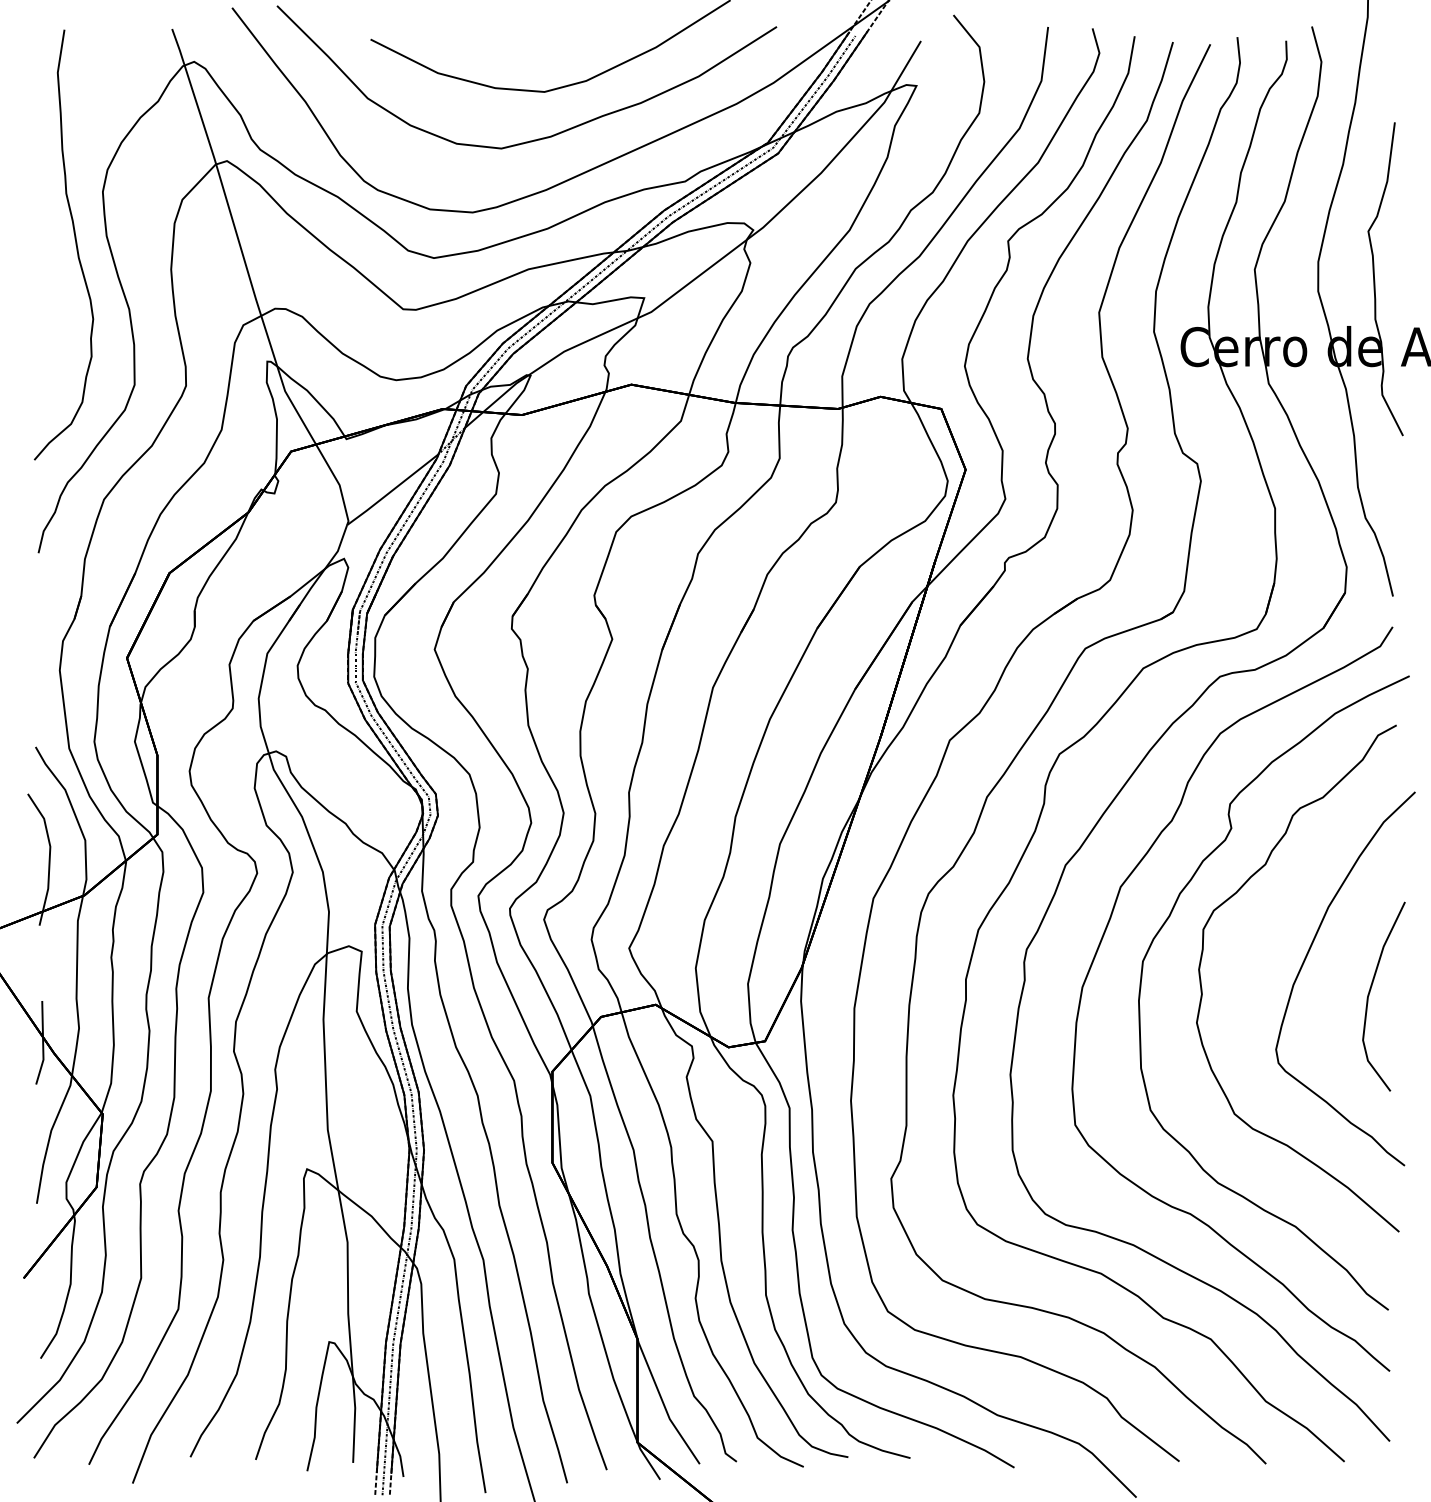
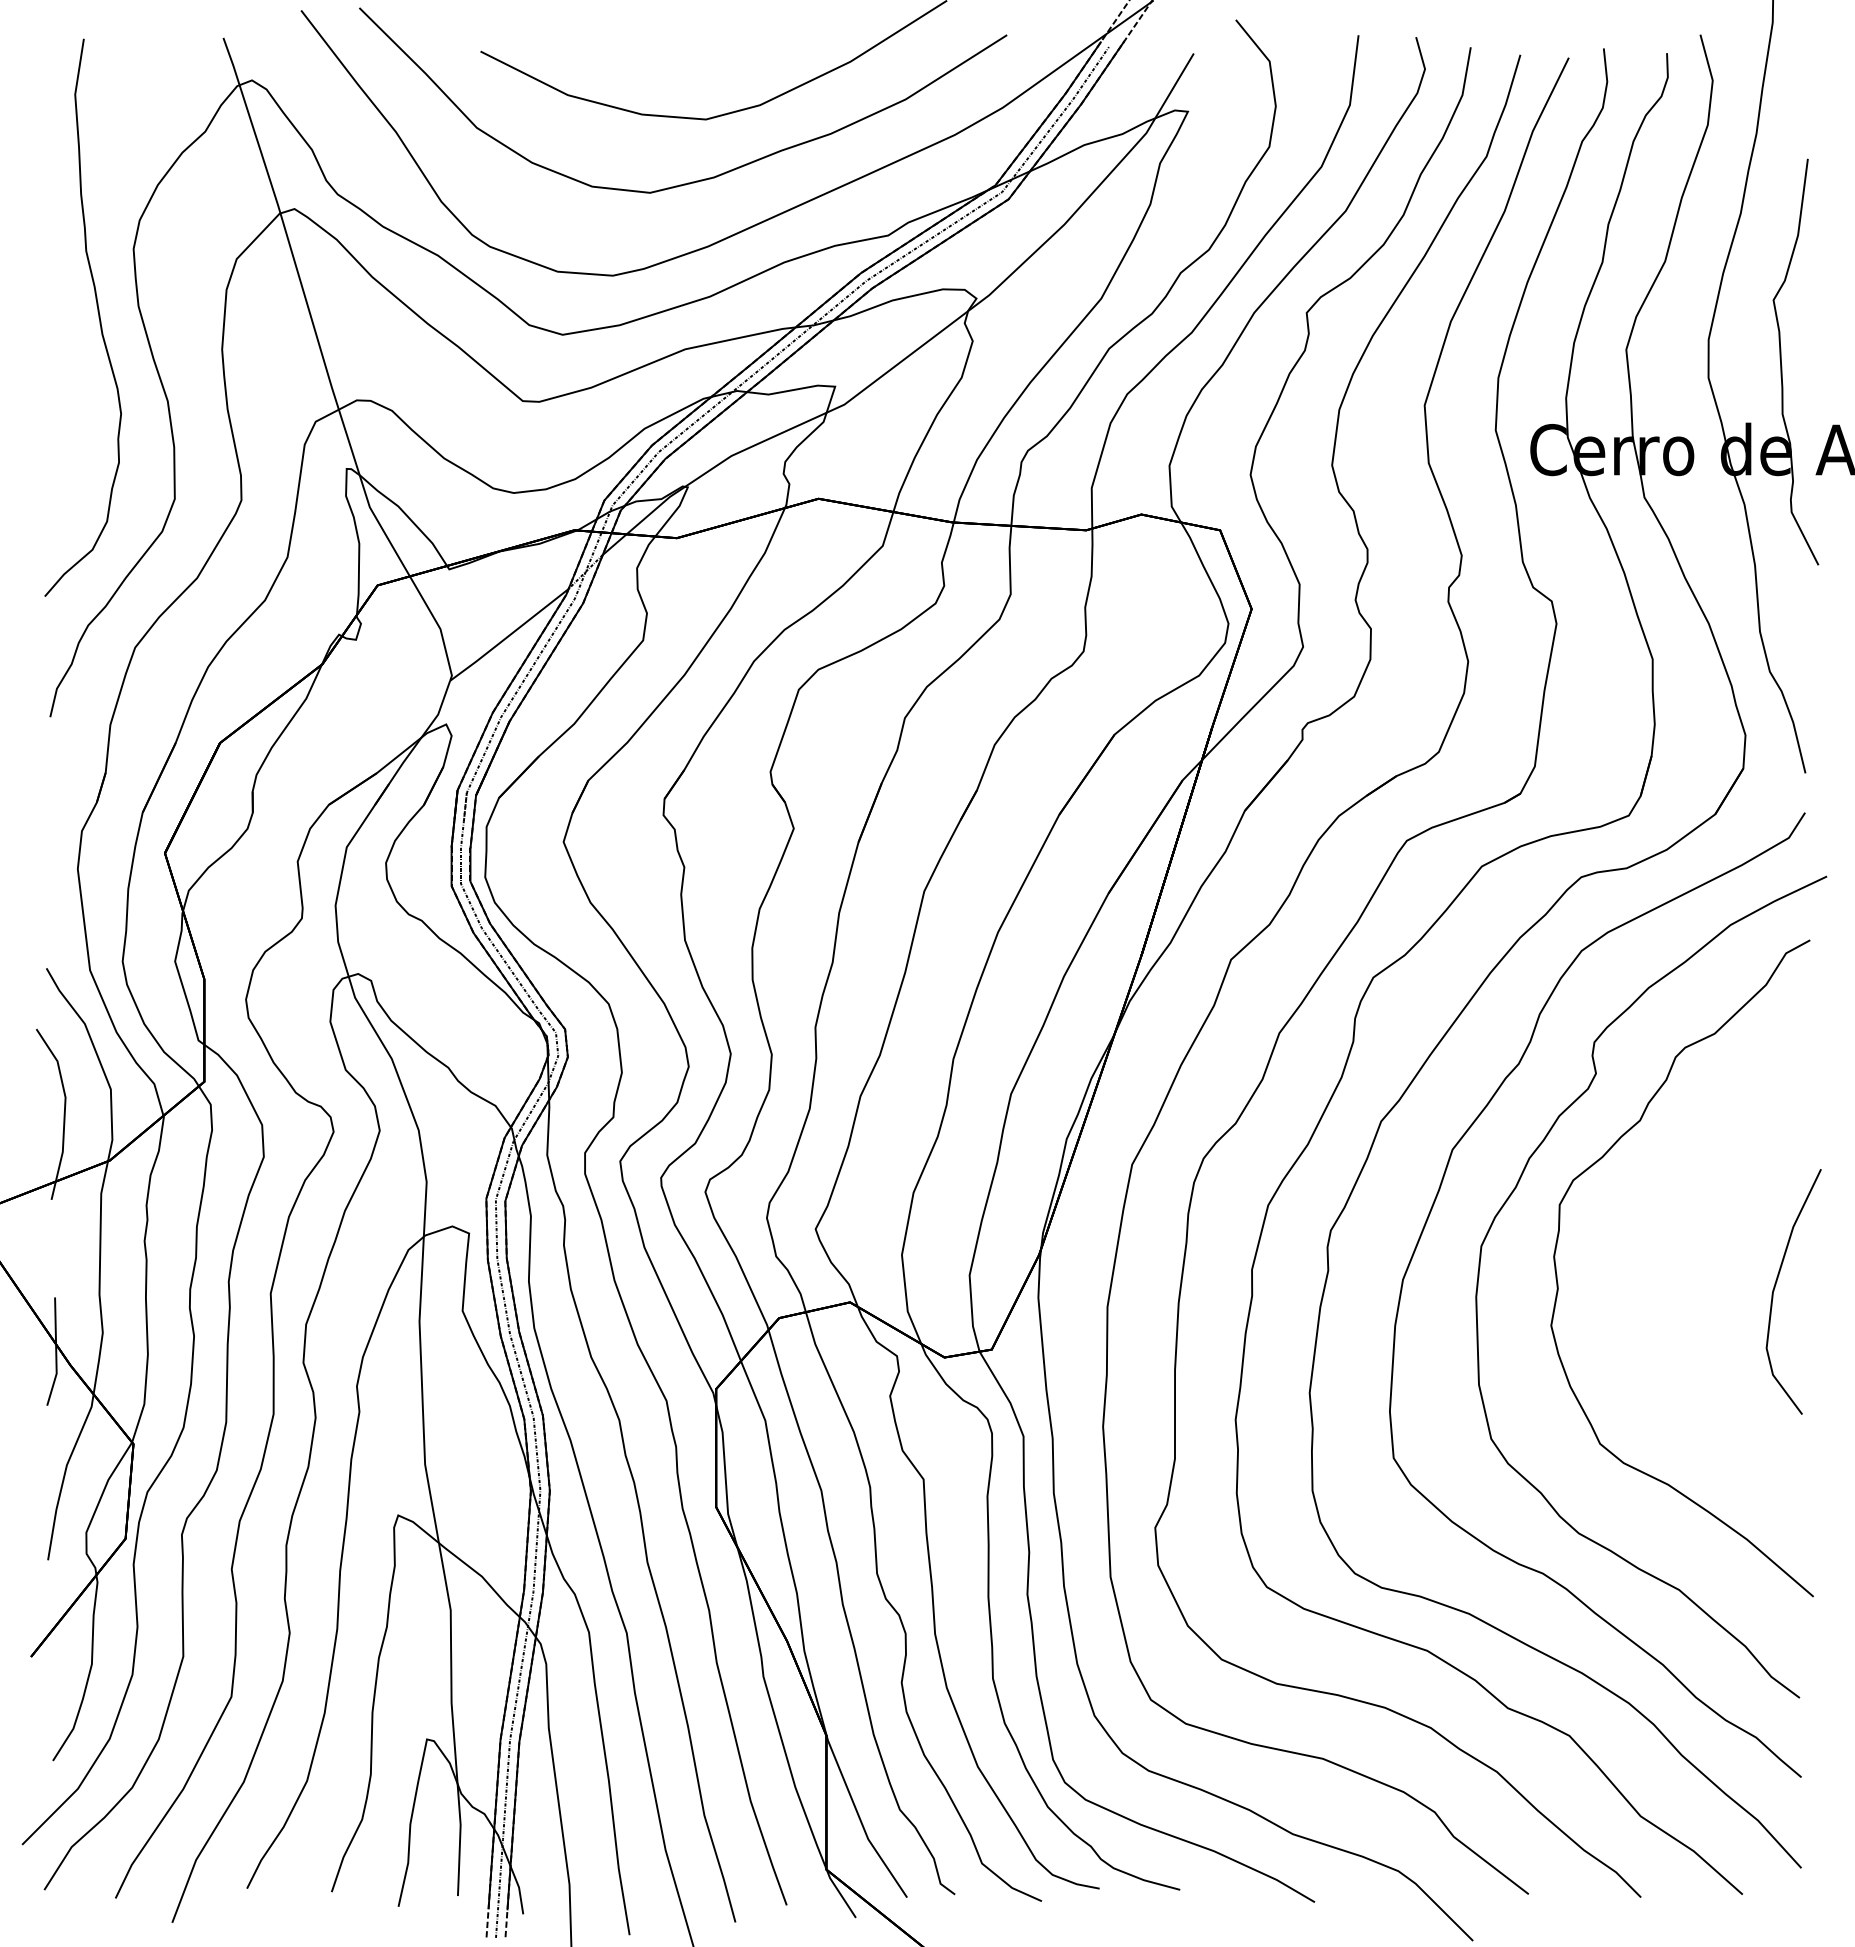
part: (1305, 961) -> (1691, 1246), removed

